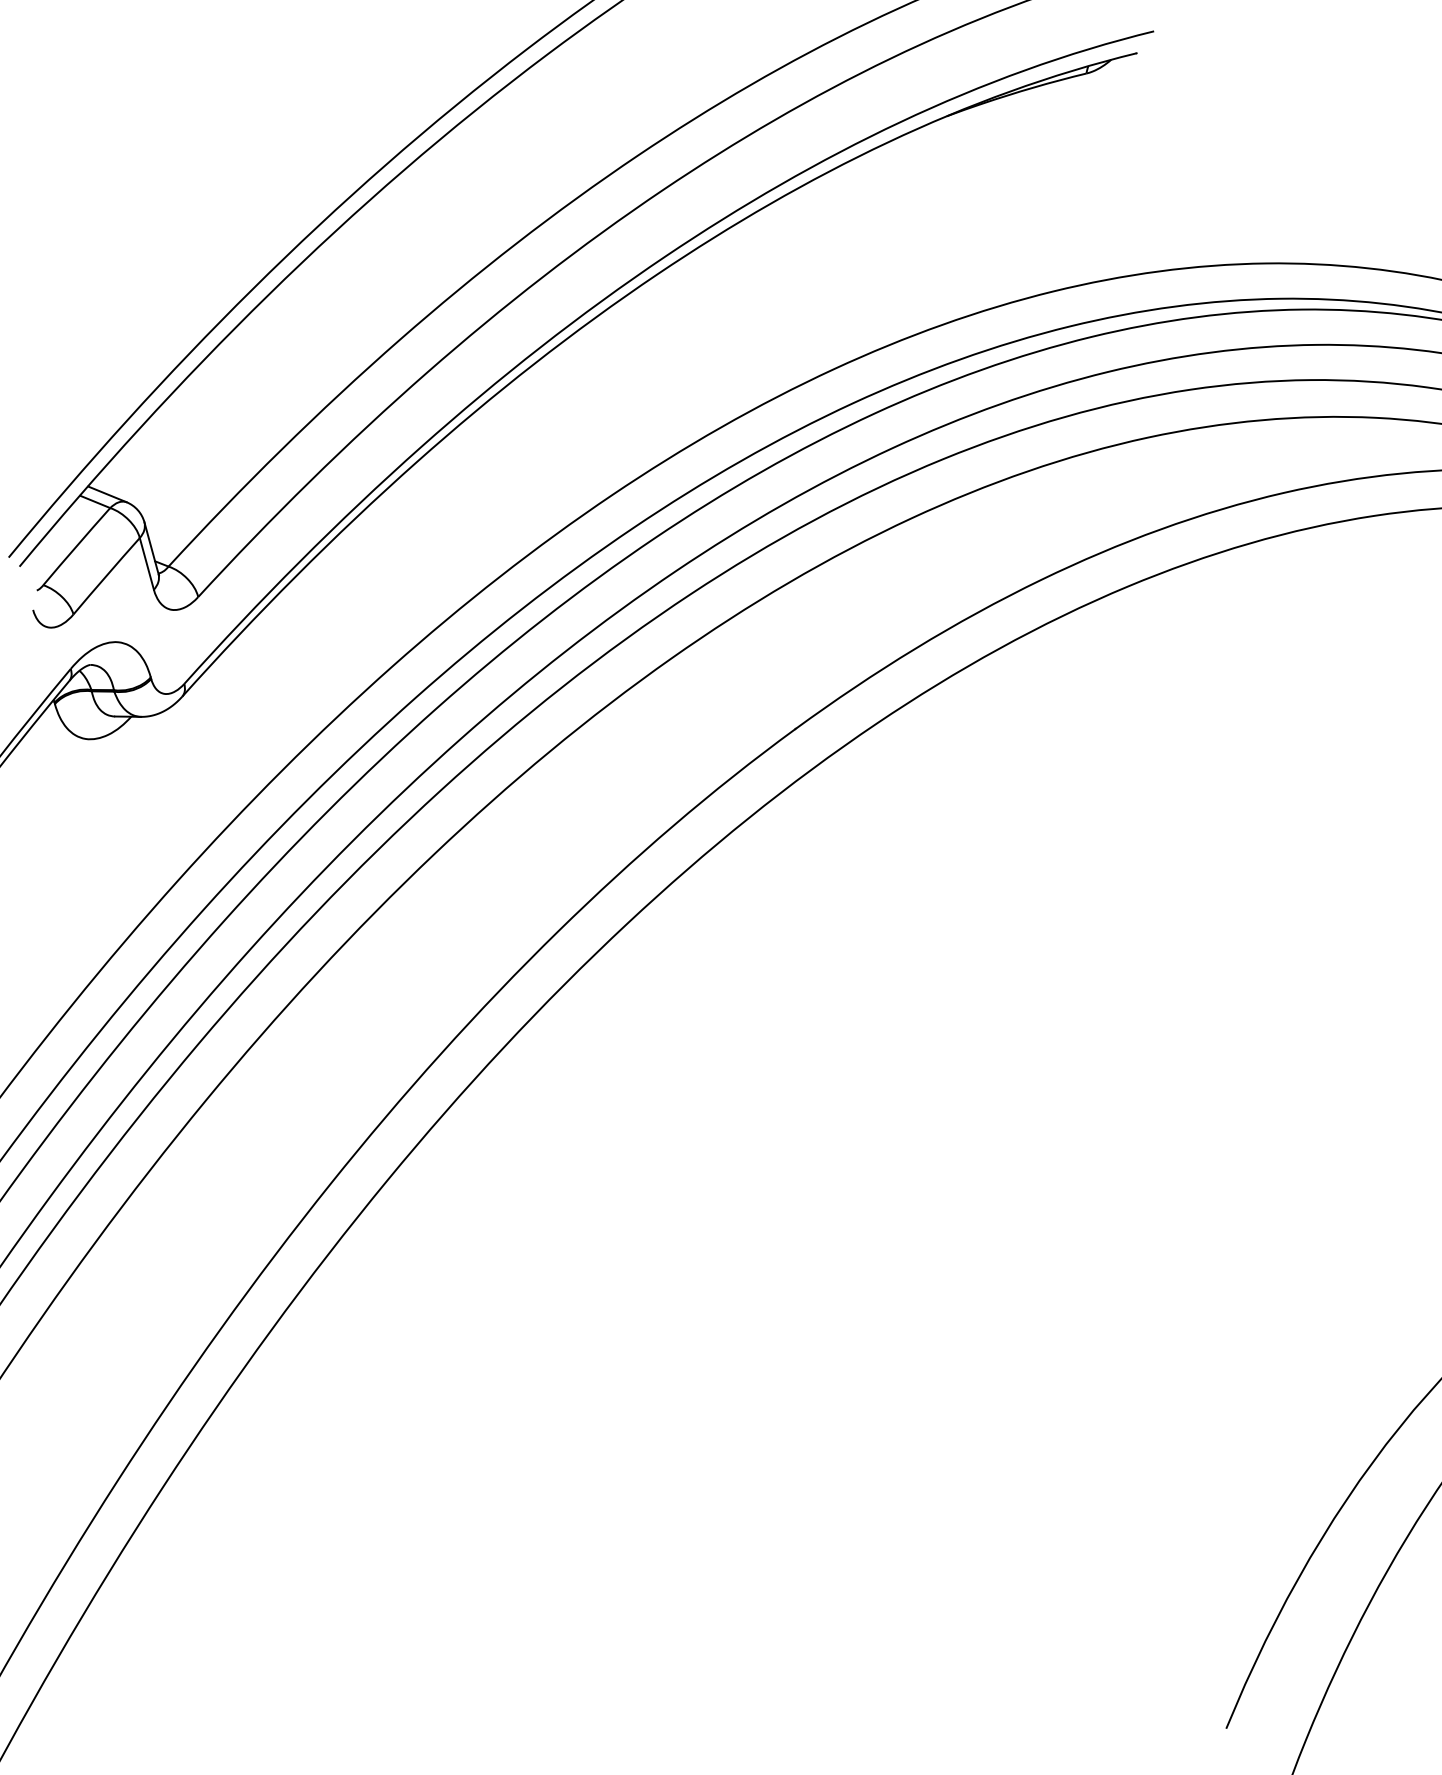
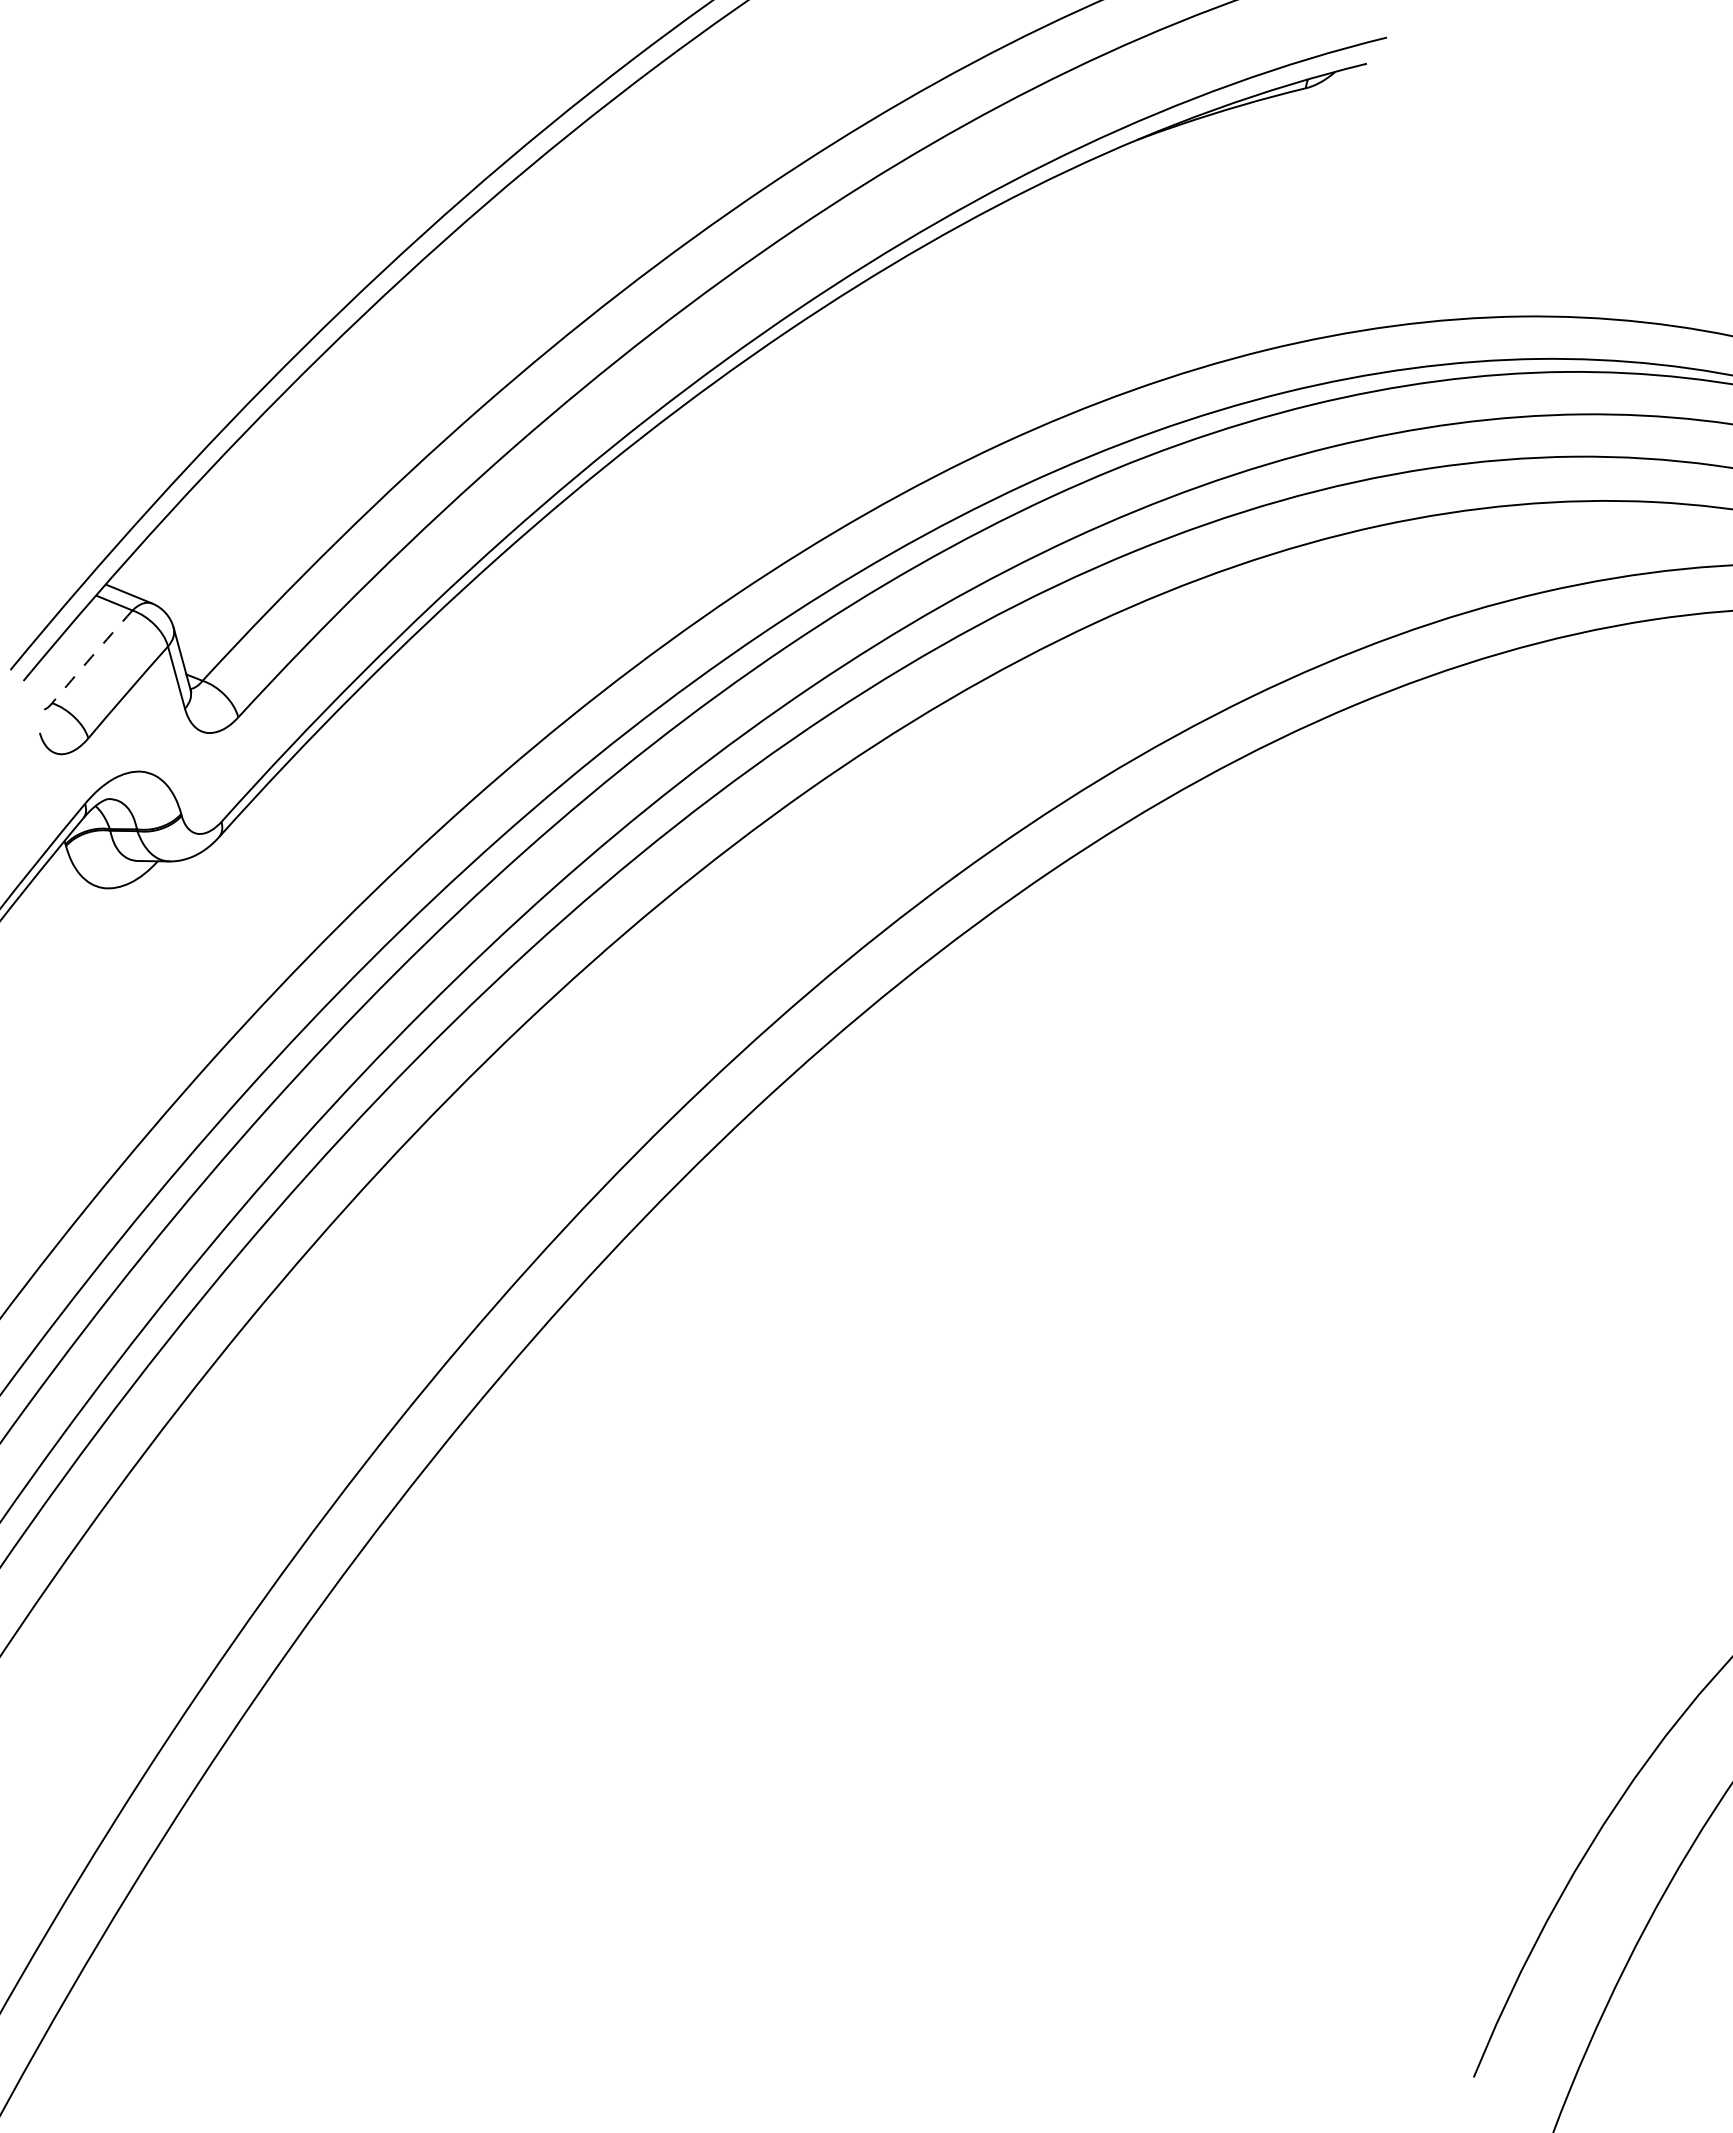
arc: (76, 546) -> (91, 656), solid -> dashed

